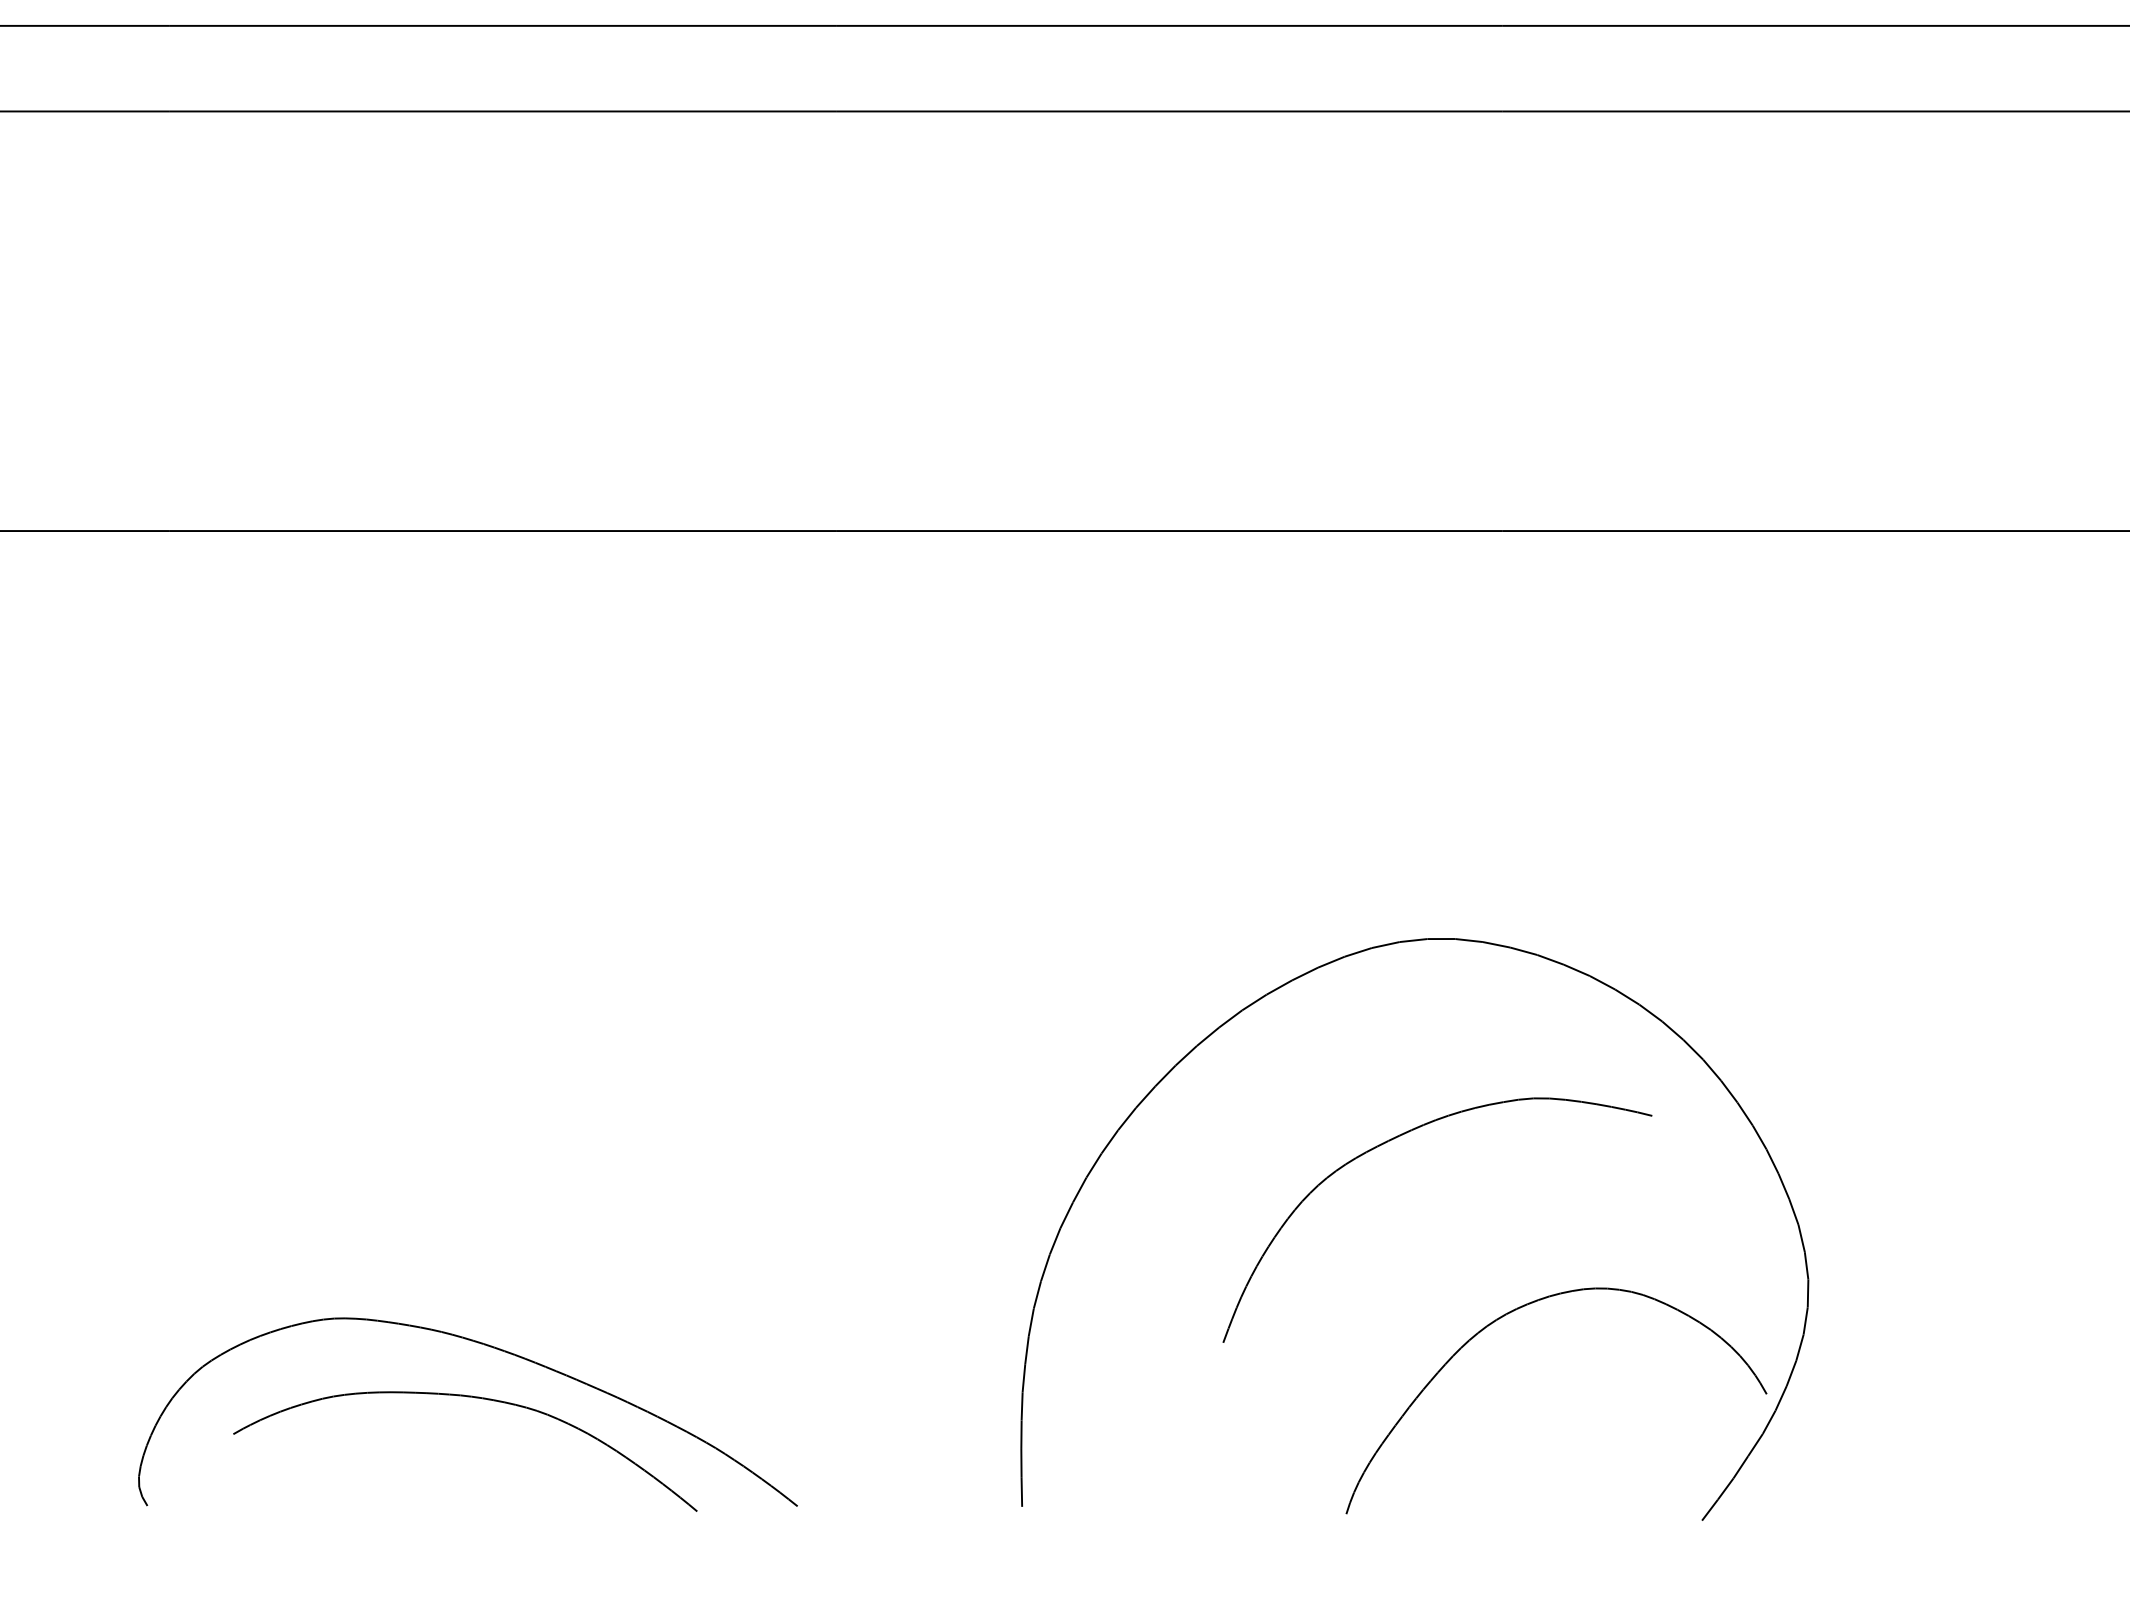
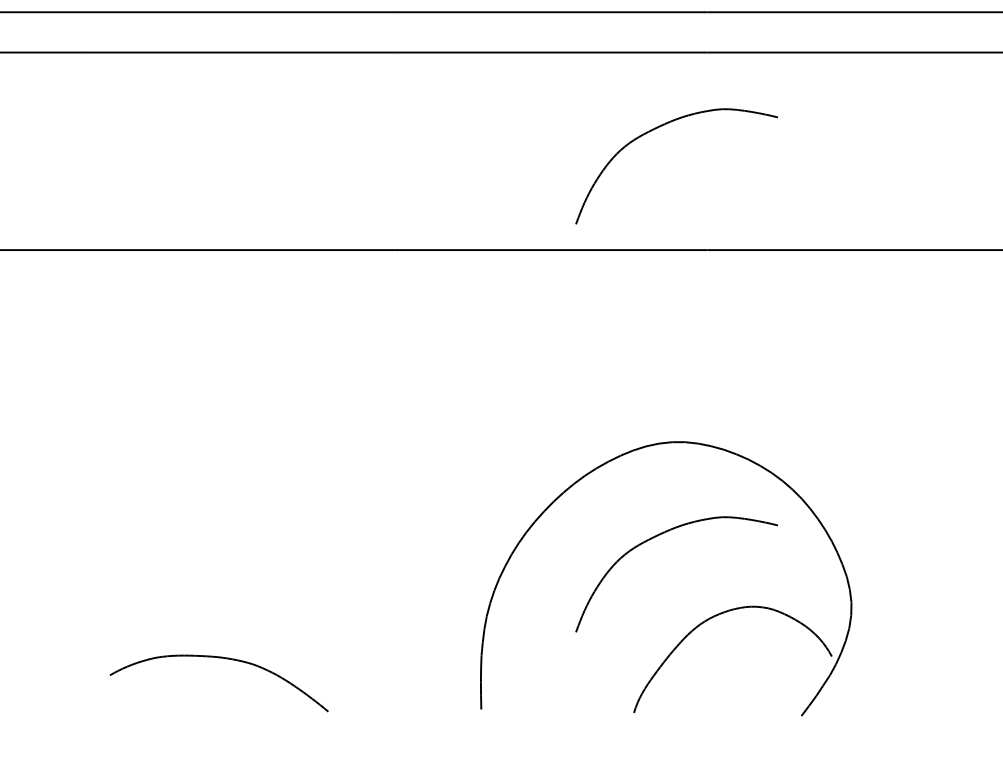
part: (1402, 270) -> (660, 127), added
part: (478, 1345) -> (225, 633), removed

